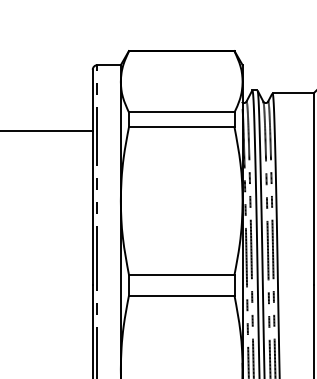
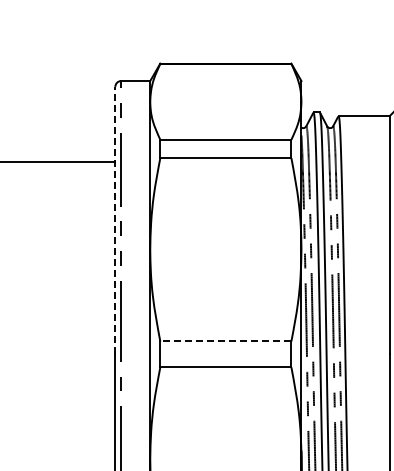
line: (92, 177) -> (115, 220), solid -> dashed
line: (181, 274) -> (225, 341), solid -> dashed

